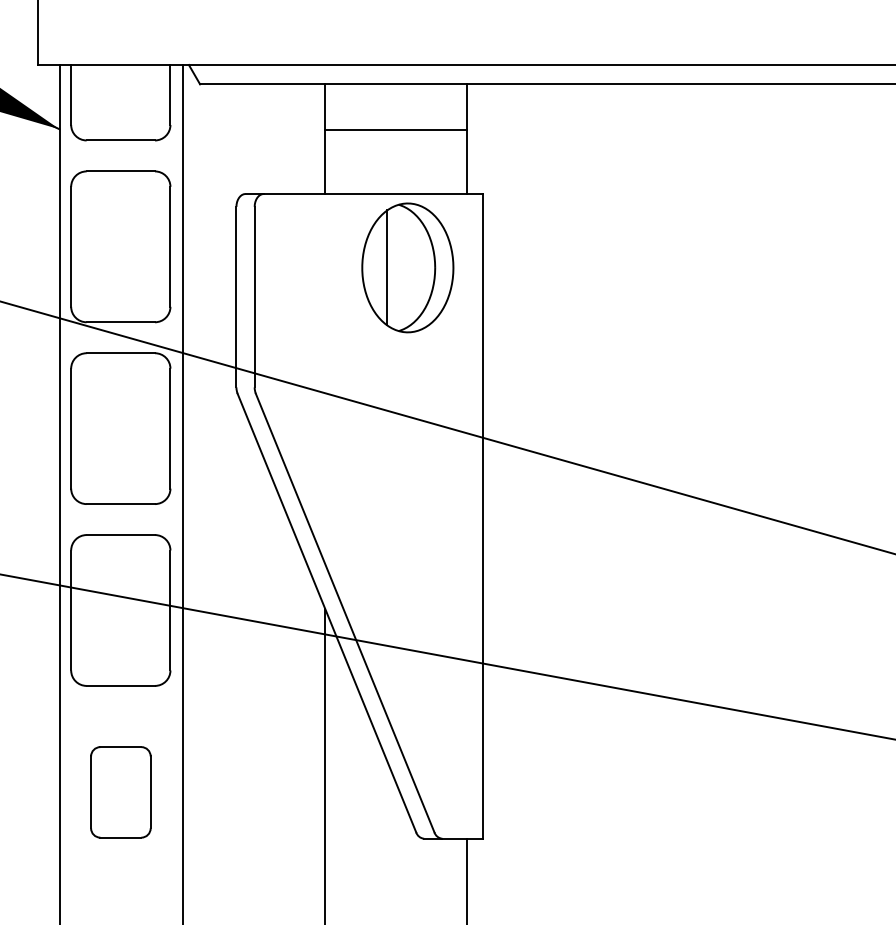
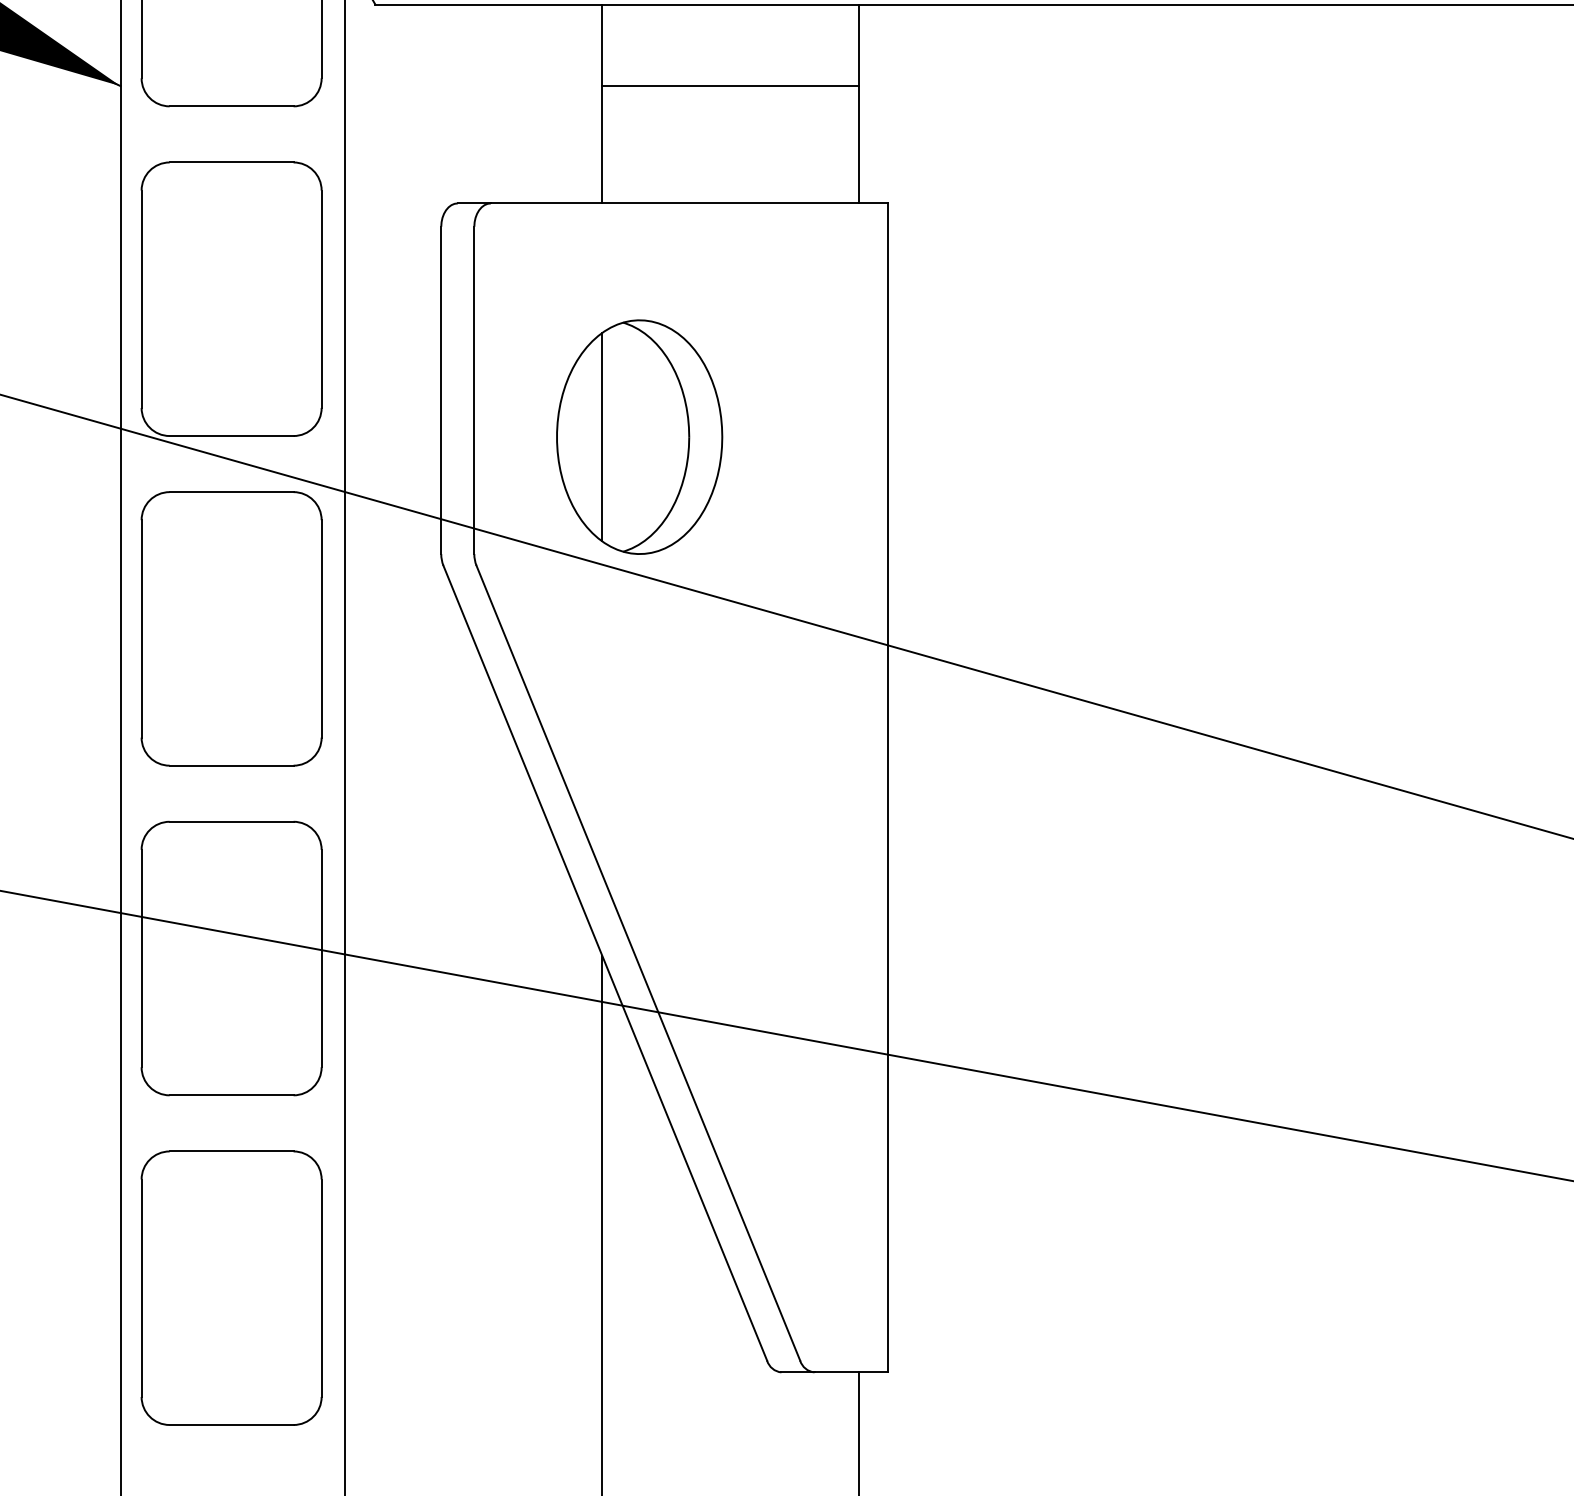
part: (407, 267) -> (638, 436), moved
part: (120, 792) -> (231, 1288), size x1.67

